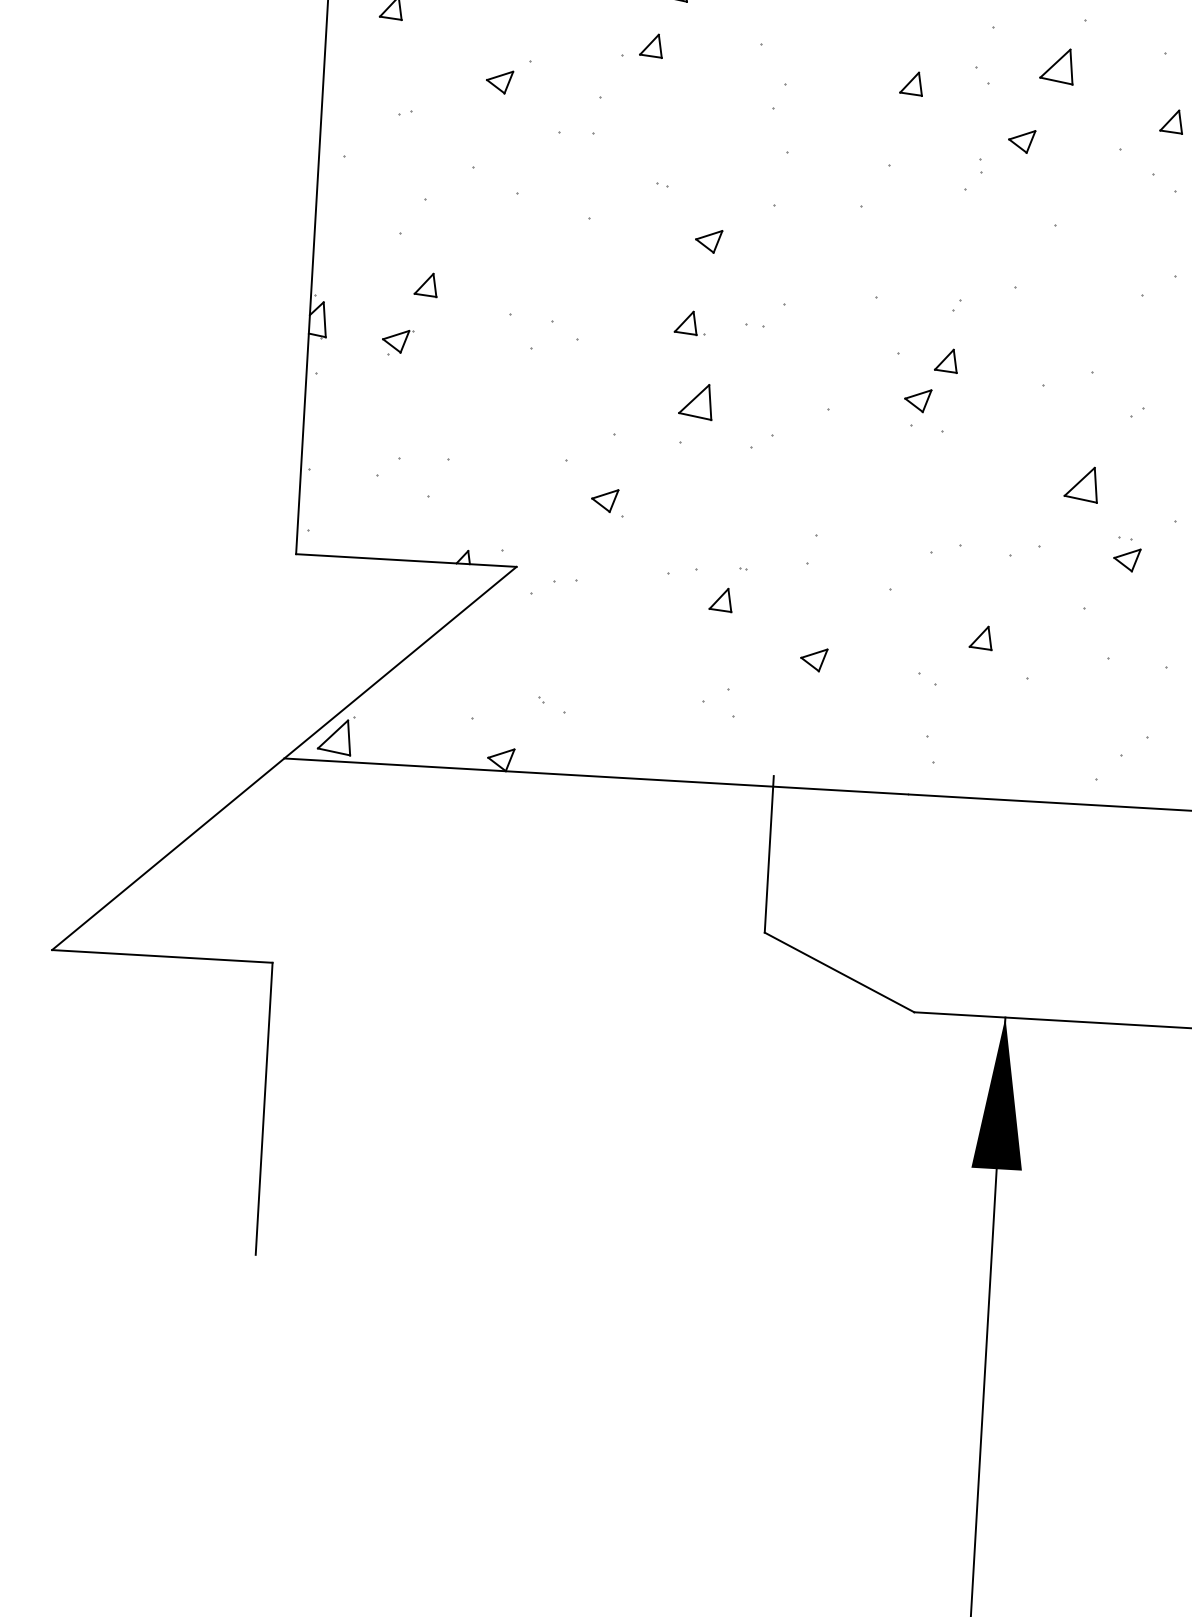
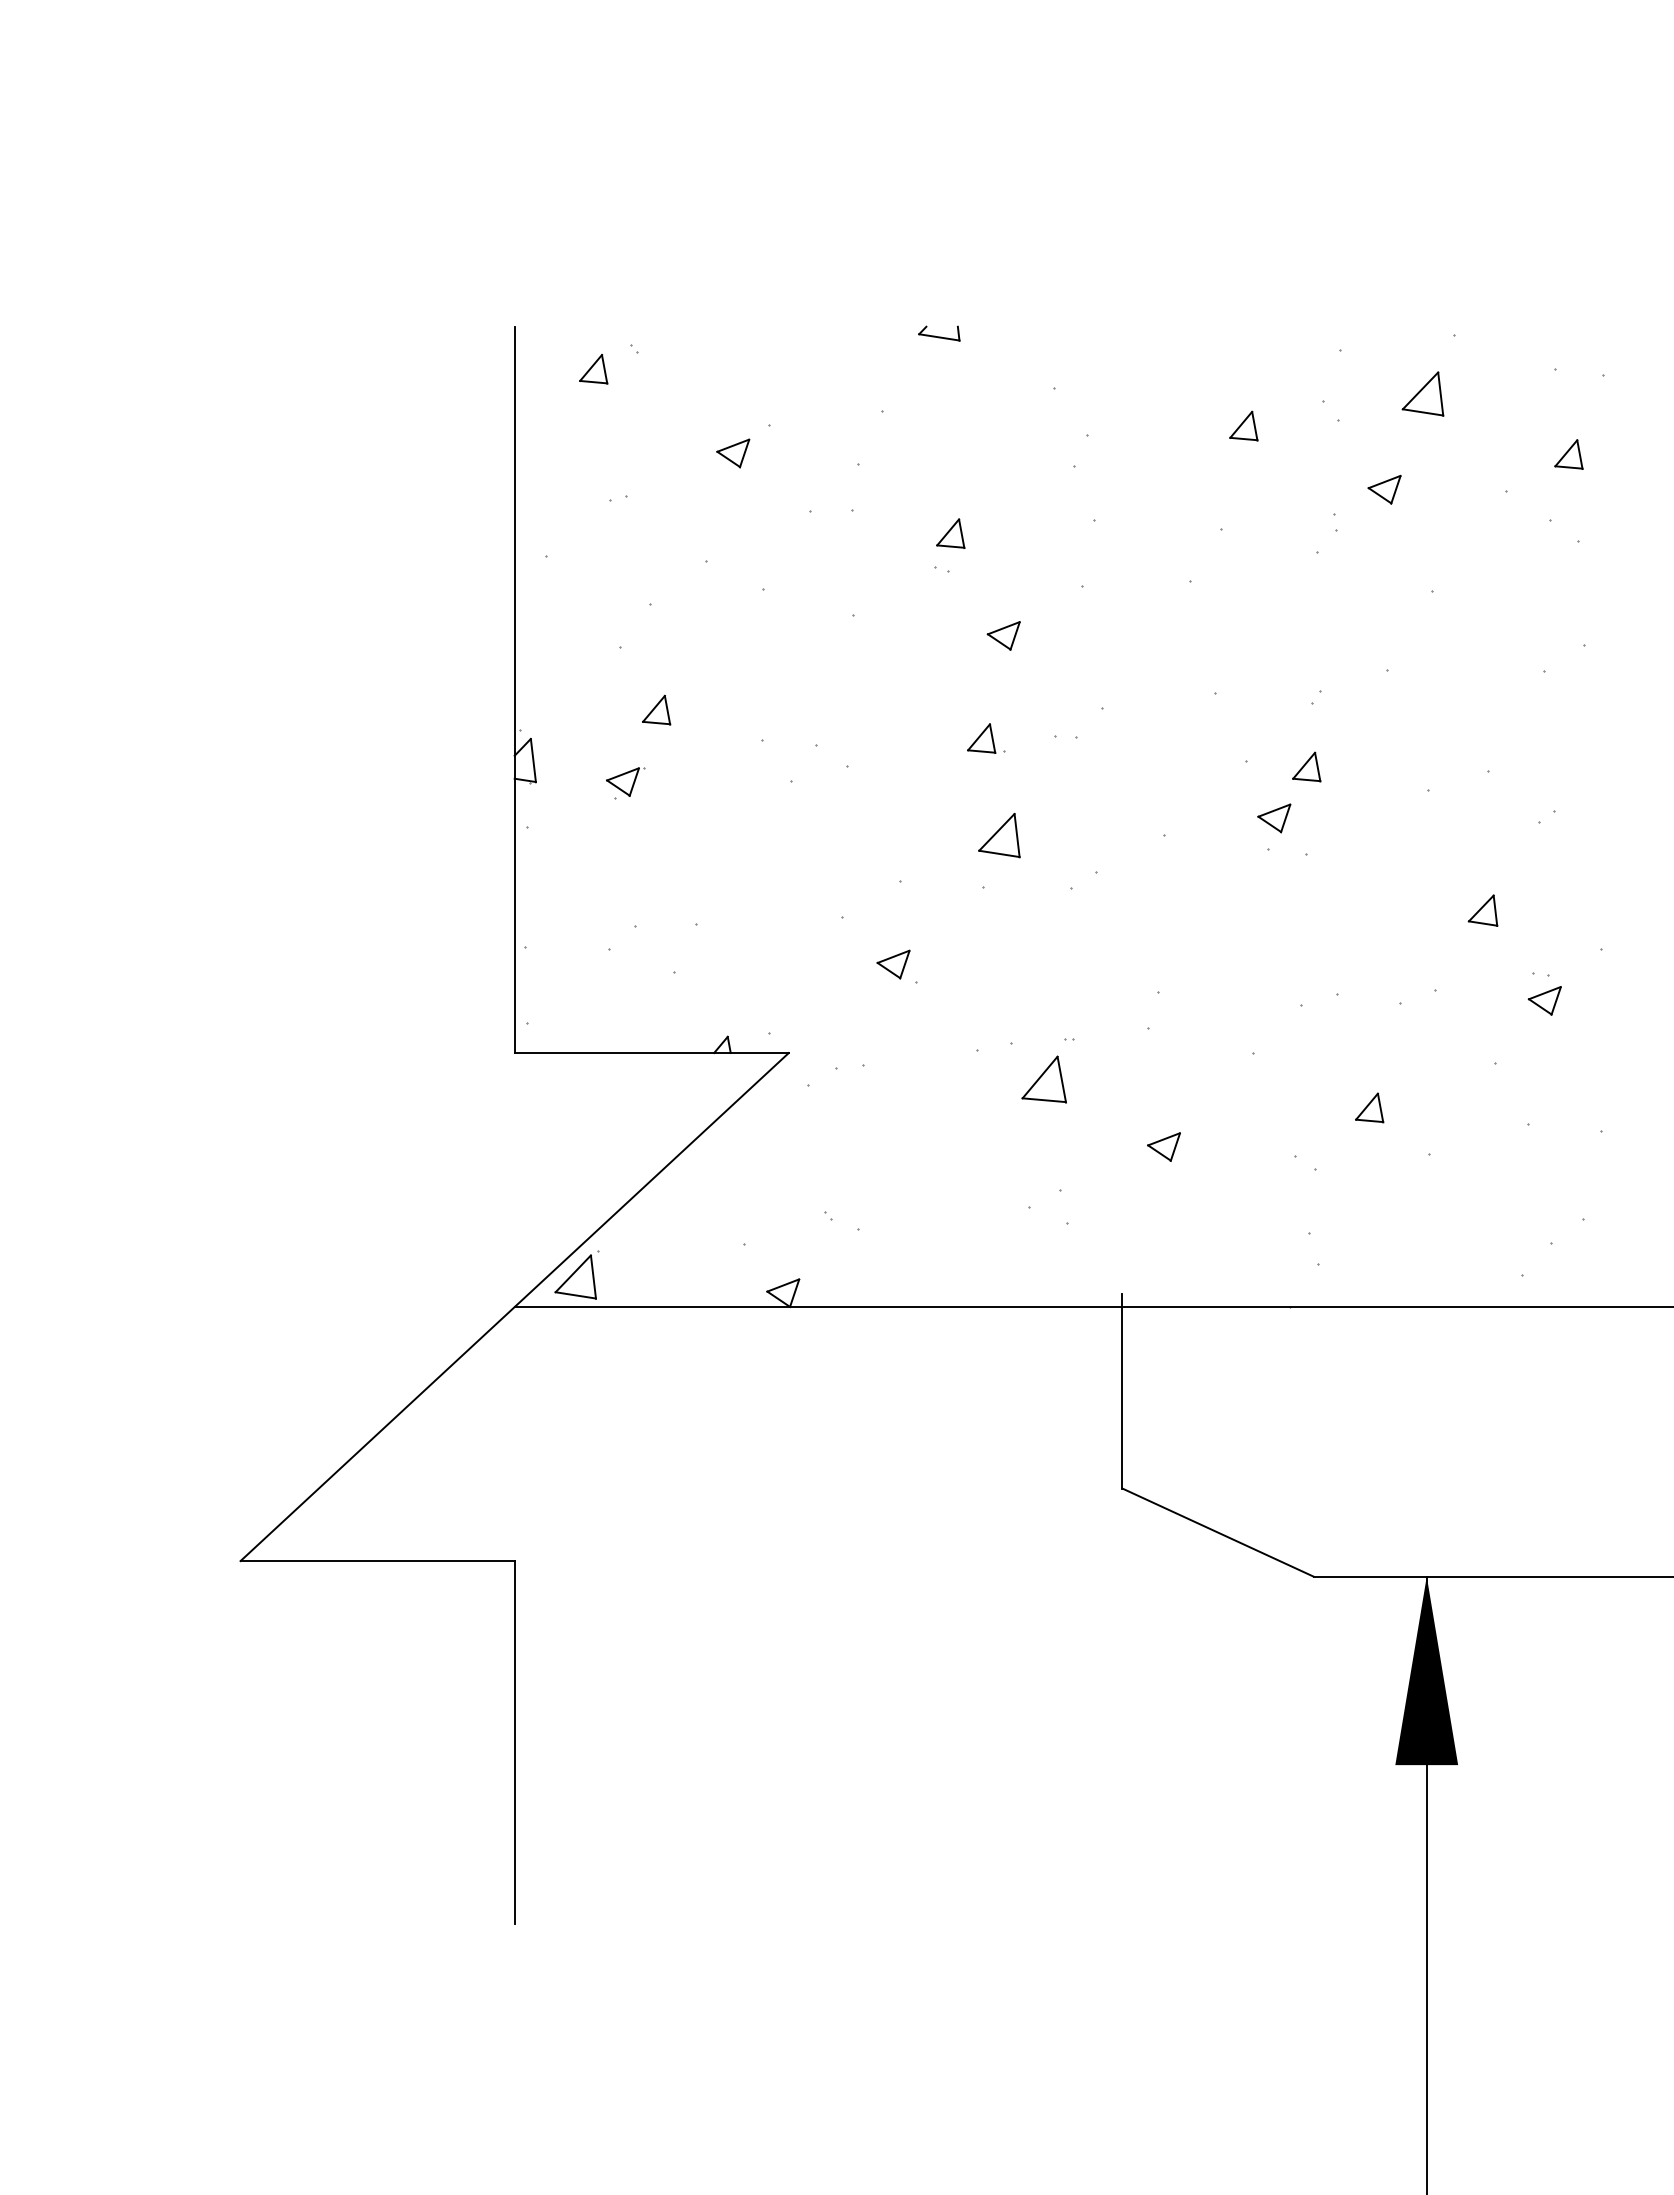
part: (651, 45) -> (950, 533), moved
part: (1081, 484) -> (1482, 910), size x0.7
part: (721, 600) -> (1044, 1079), size x1.6

